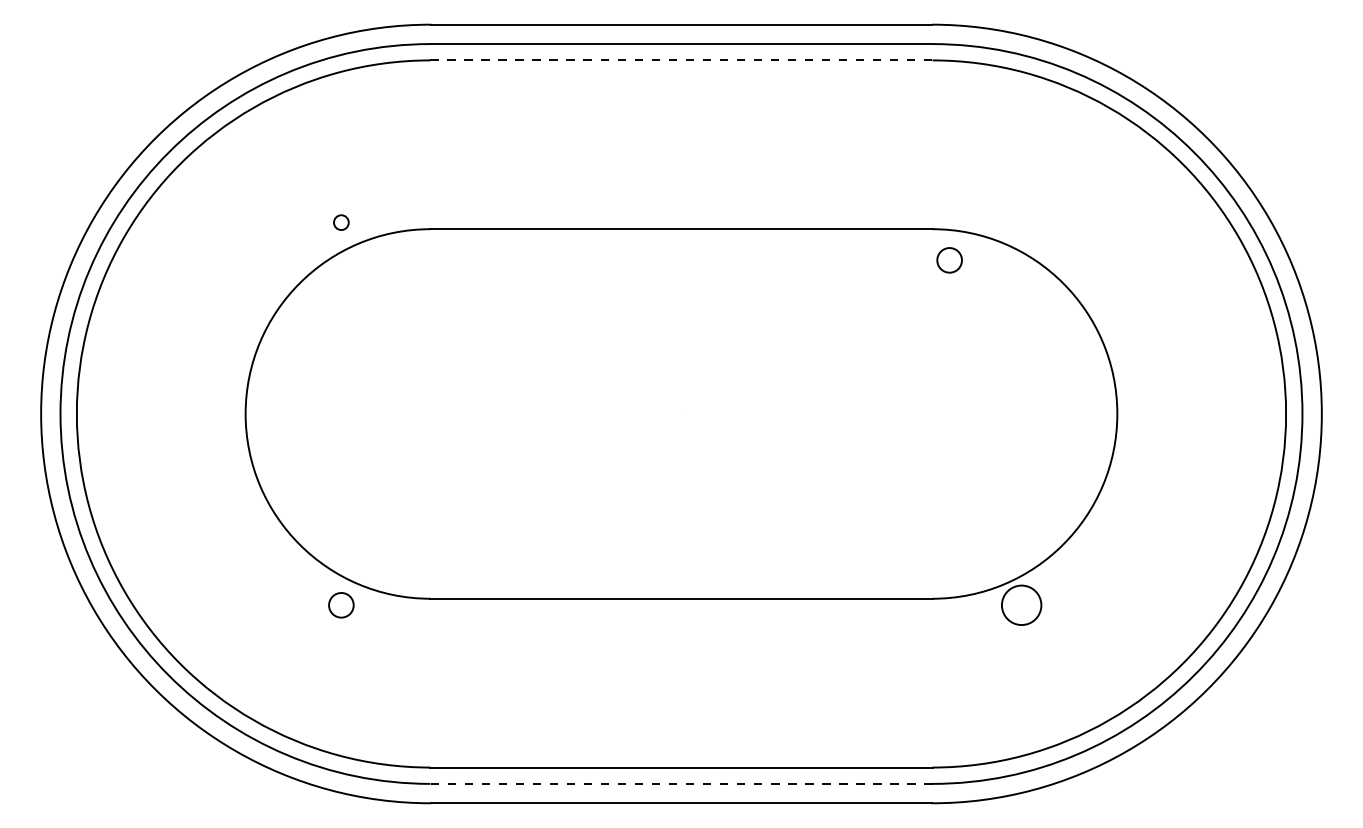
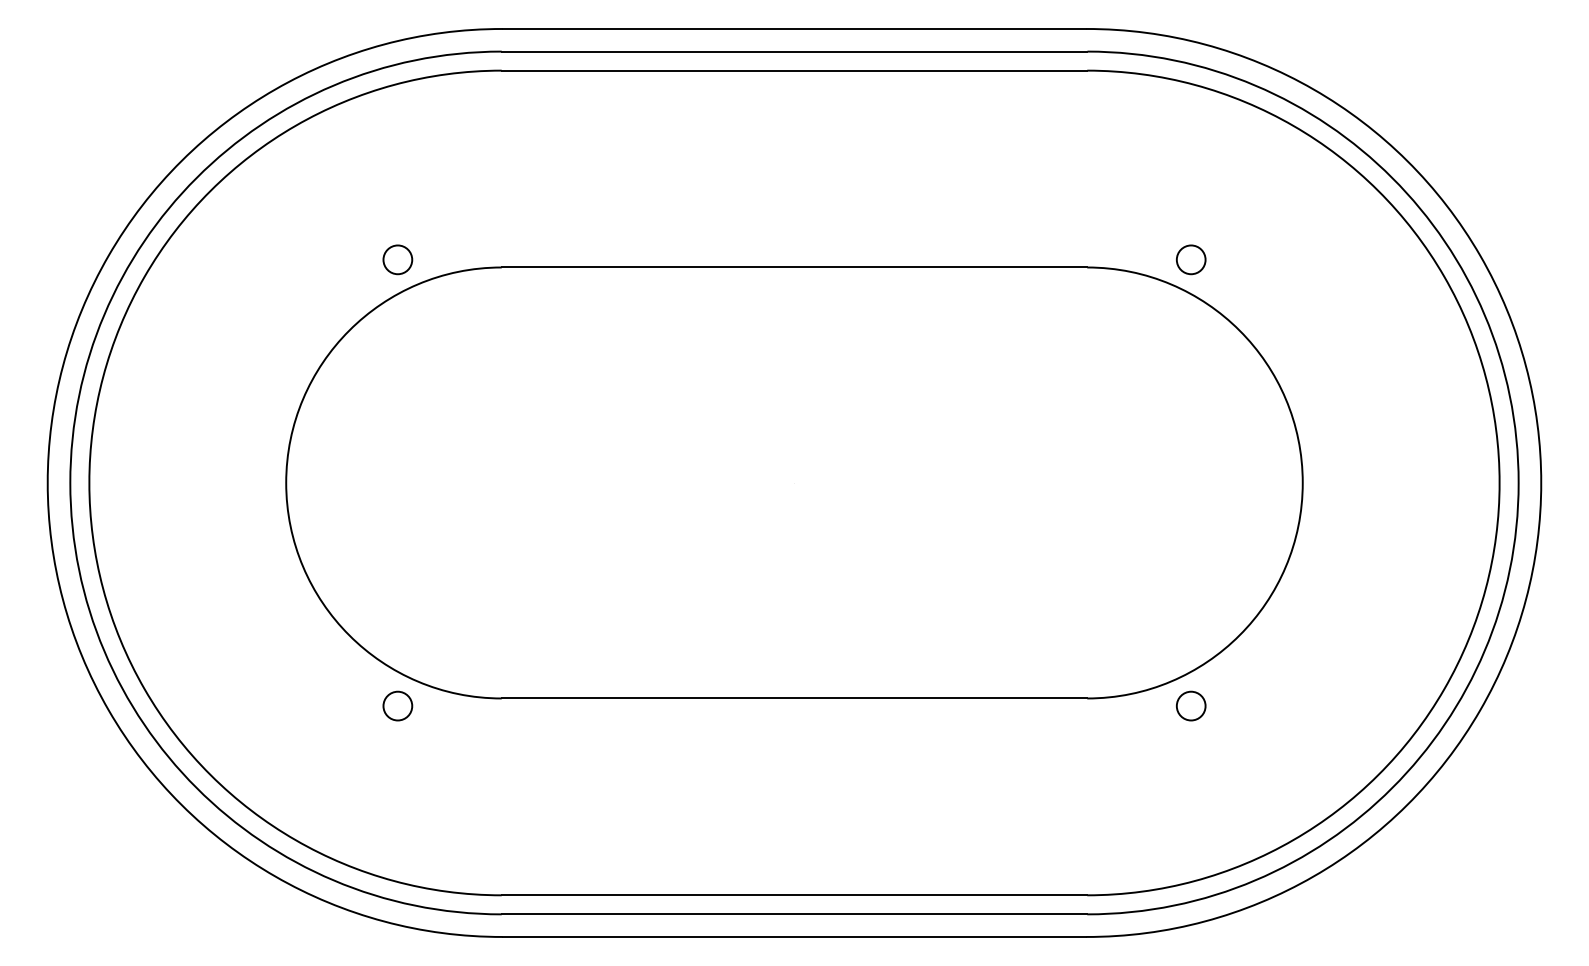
line: (681, 60) -> (794, 70), dashed -> solid
circle: (341, 222) -> (397, 259), size x1.67
circle: (949, 260) -> (1191, 259), moved
circle: (1021, 604) -> (1190, 705), size x0.62
line: (681, 784) -> (794, 914), dashed -> solid

